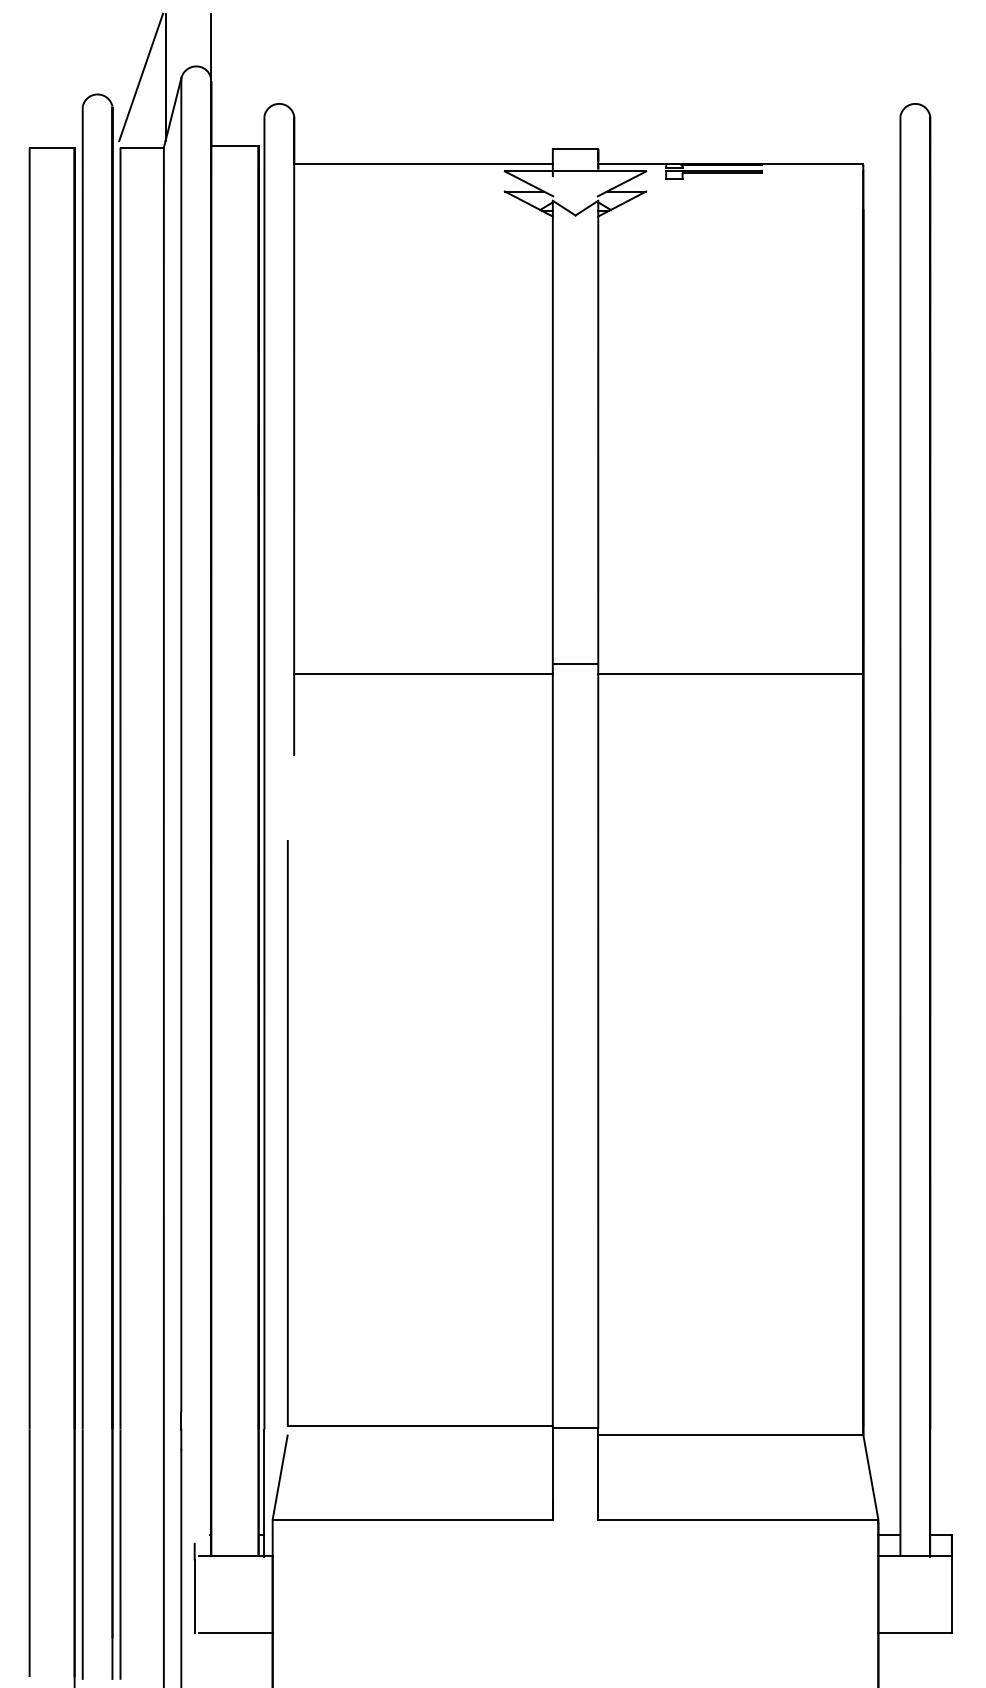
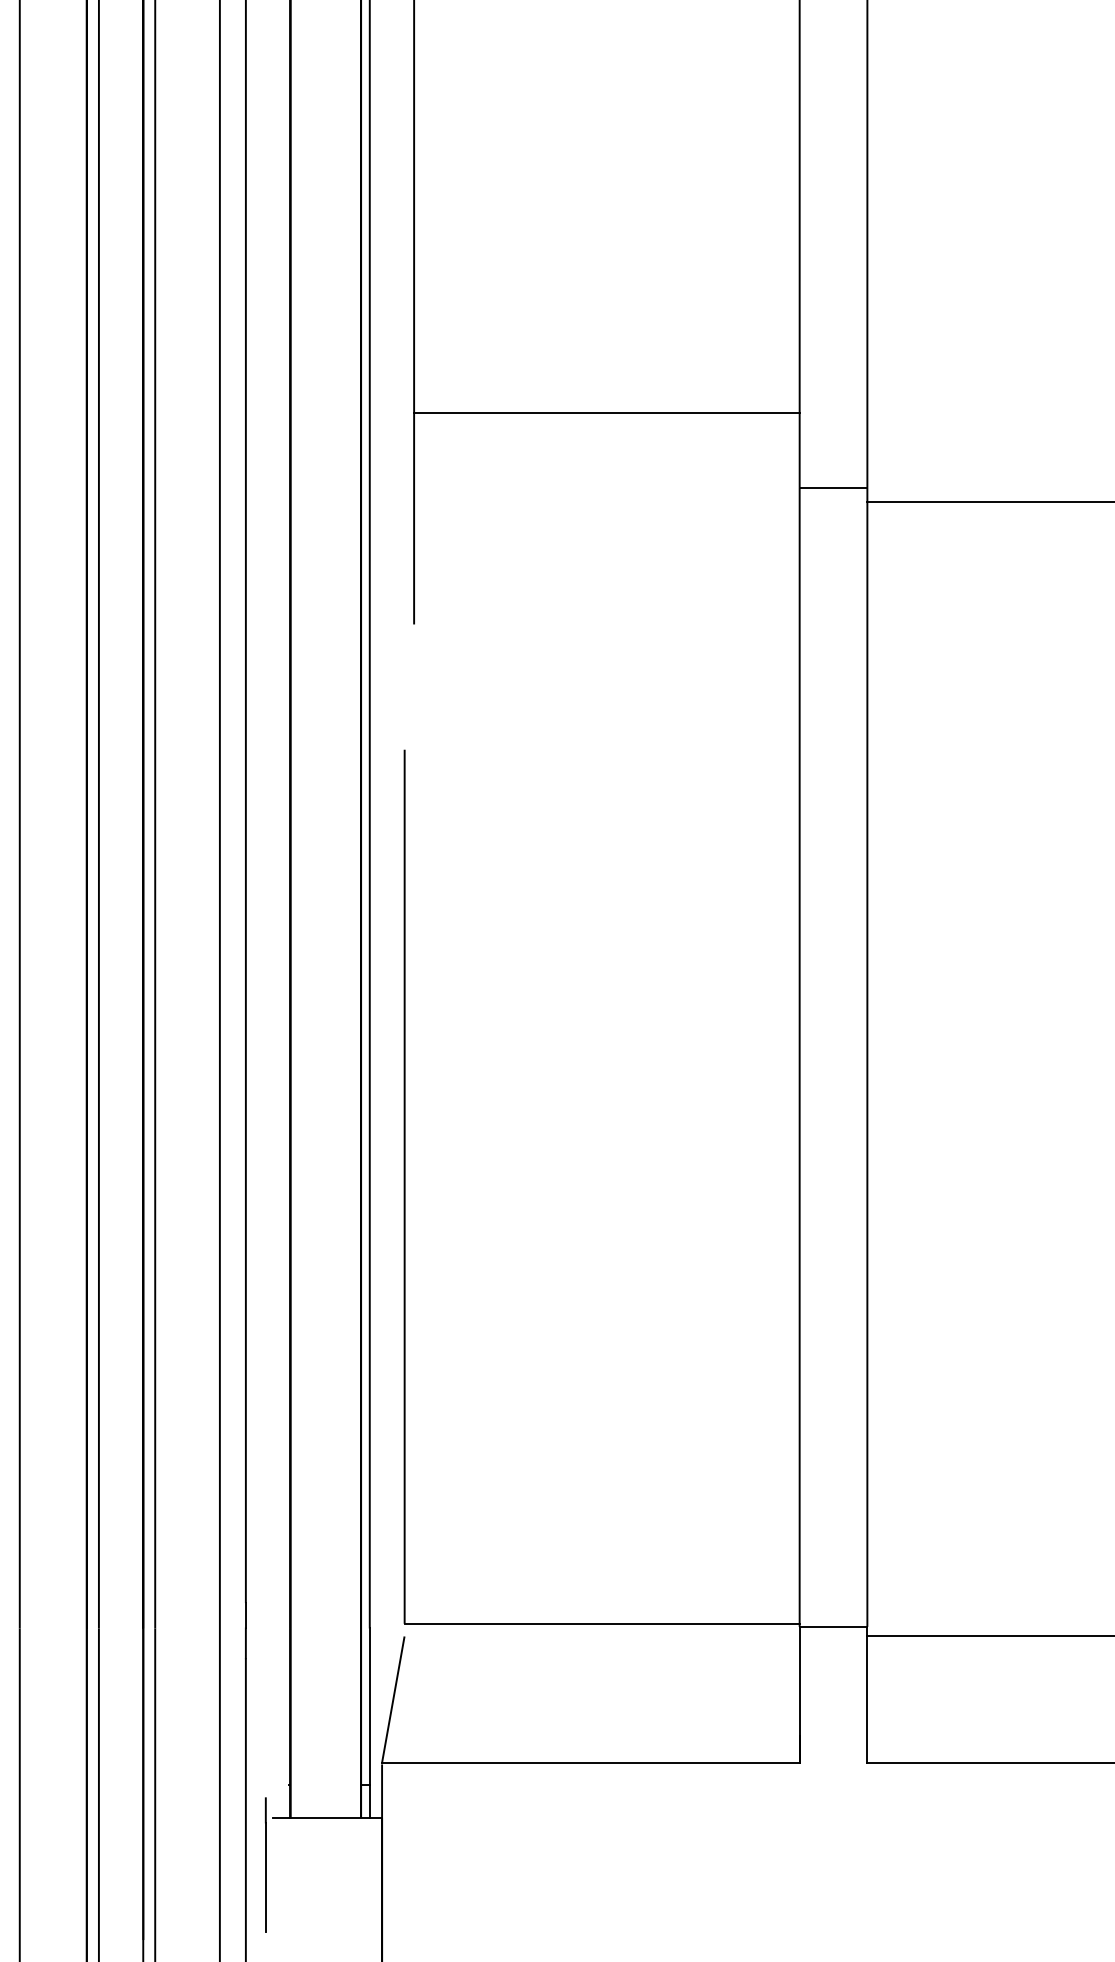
line: (423, 673) -> (606, 412), moved
line: (235, 1633) -> (326, 1932), removed

